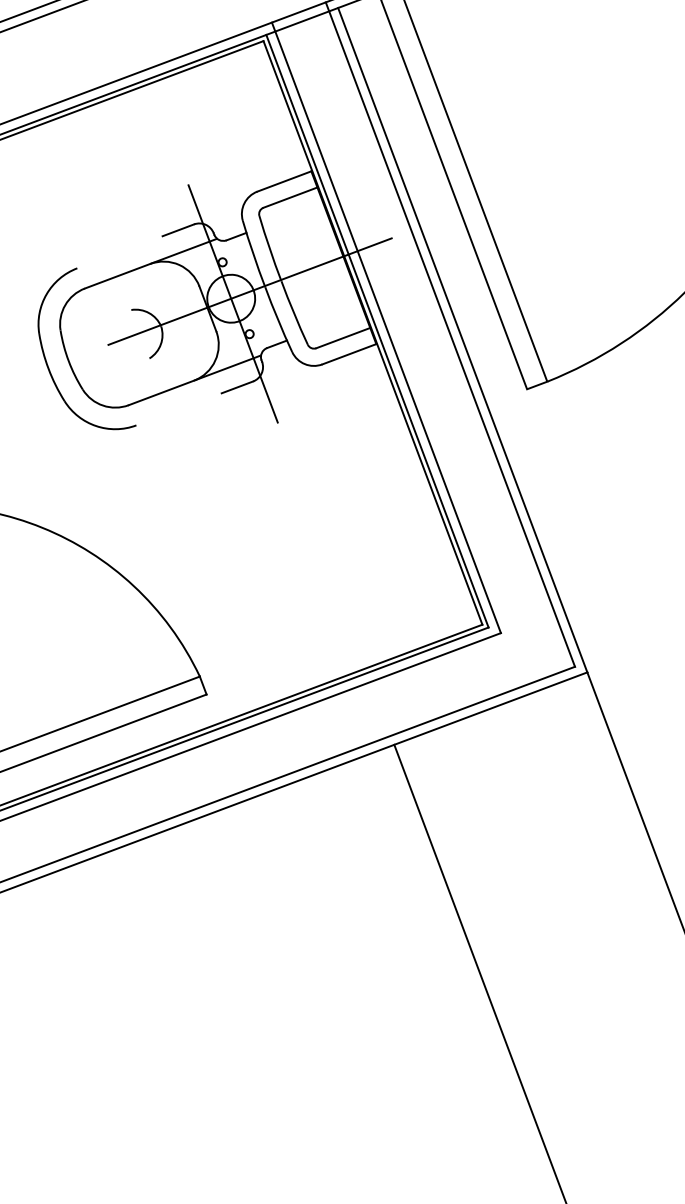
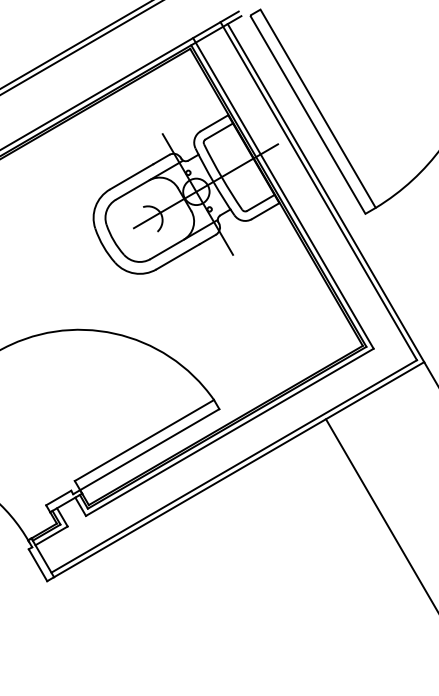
line: (119, 251) -> (131, 176), added
line: (177, 408) -> (177, 256), added

